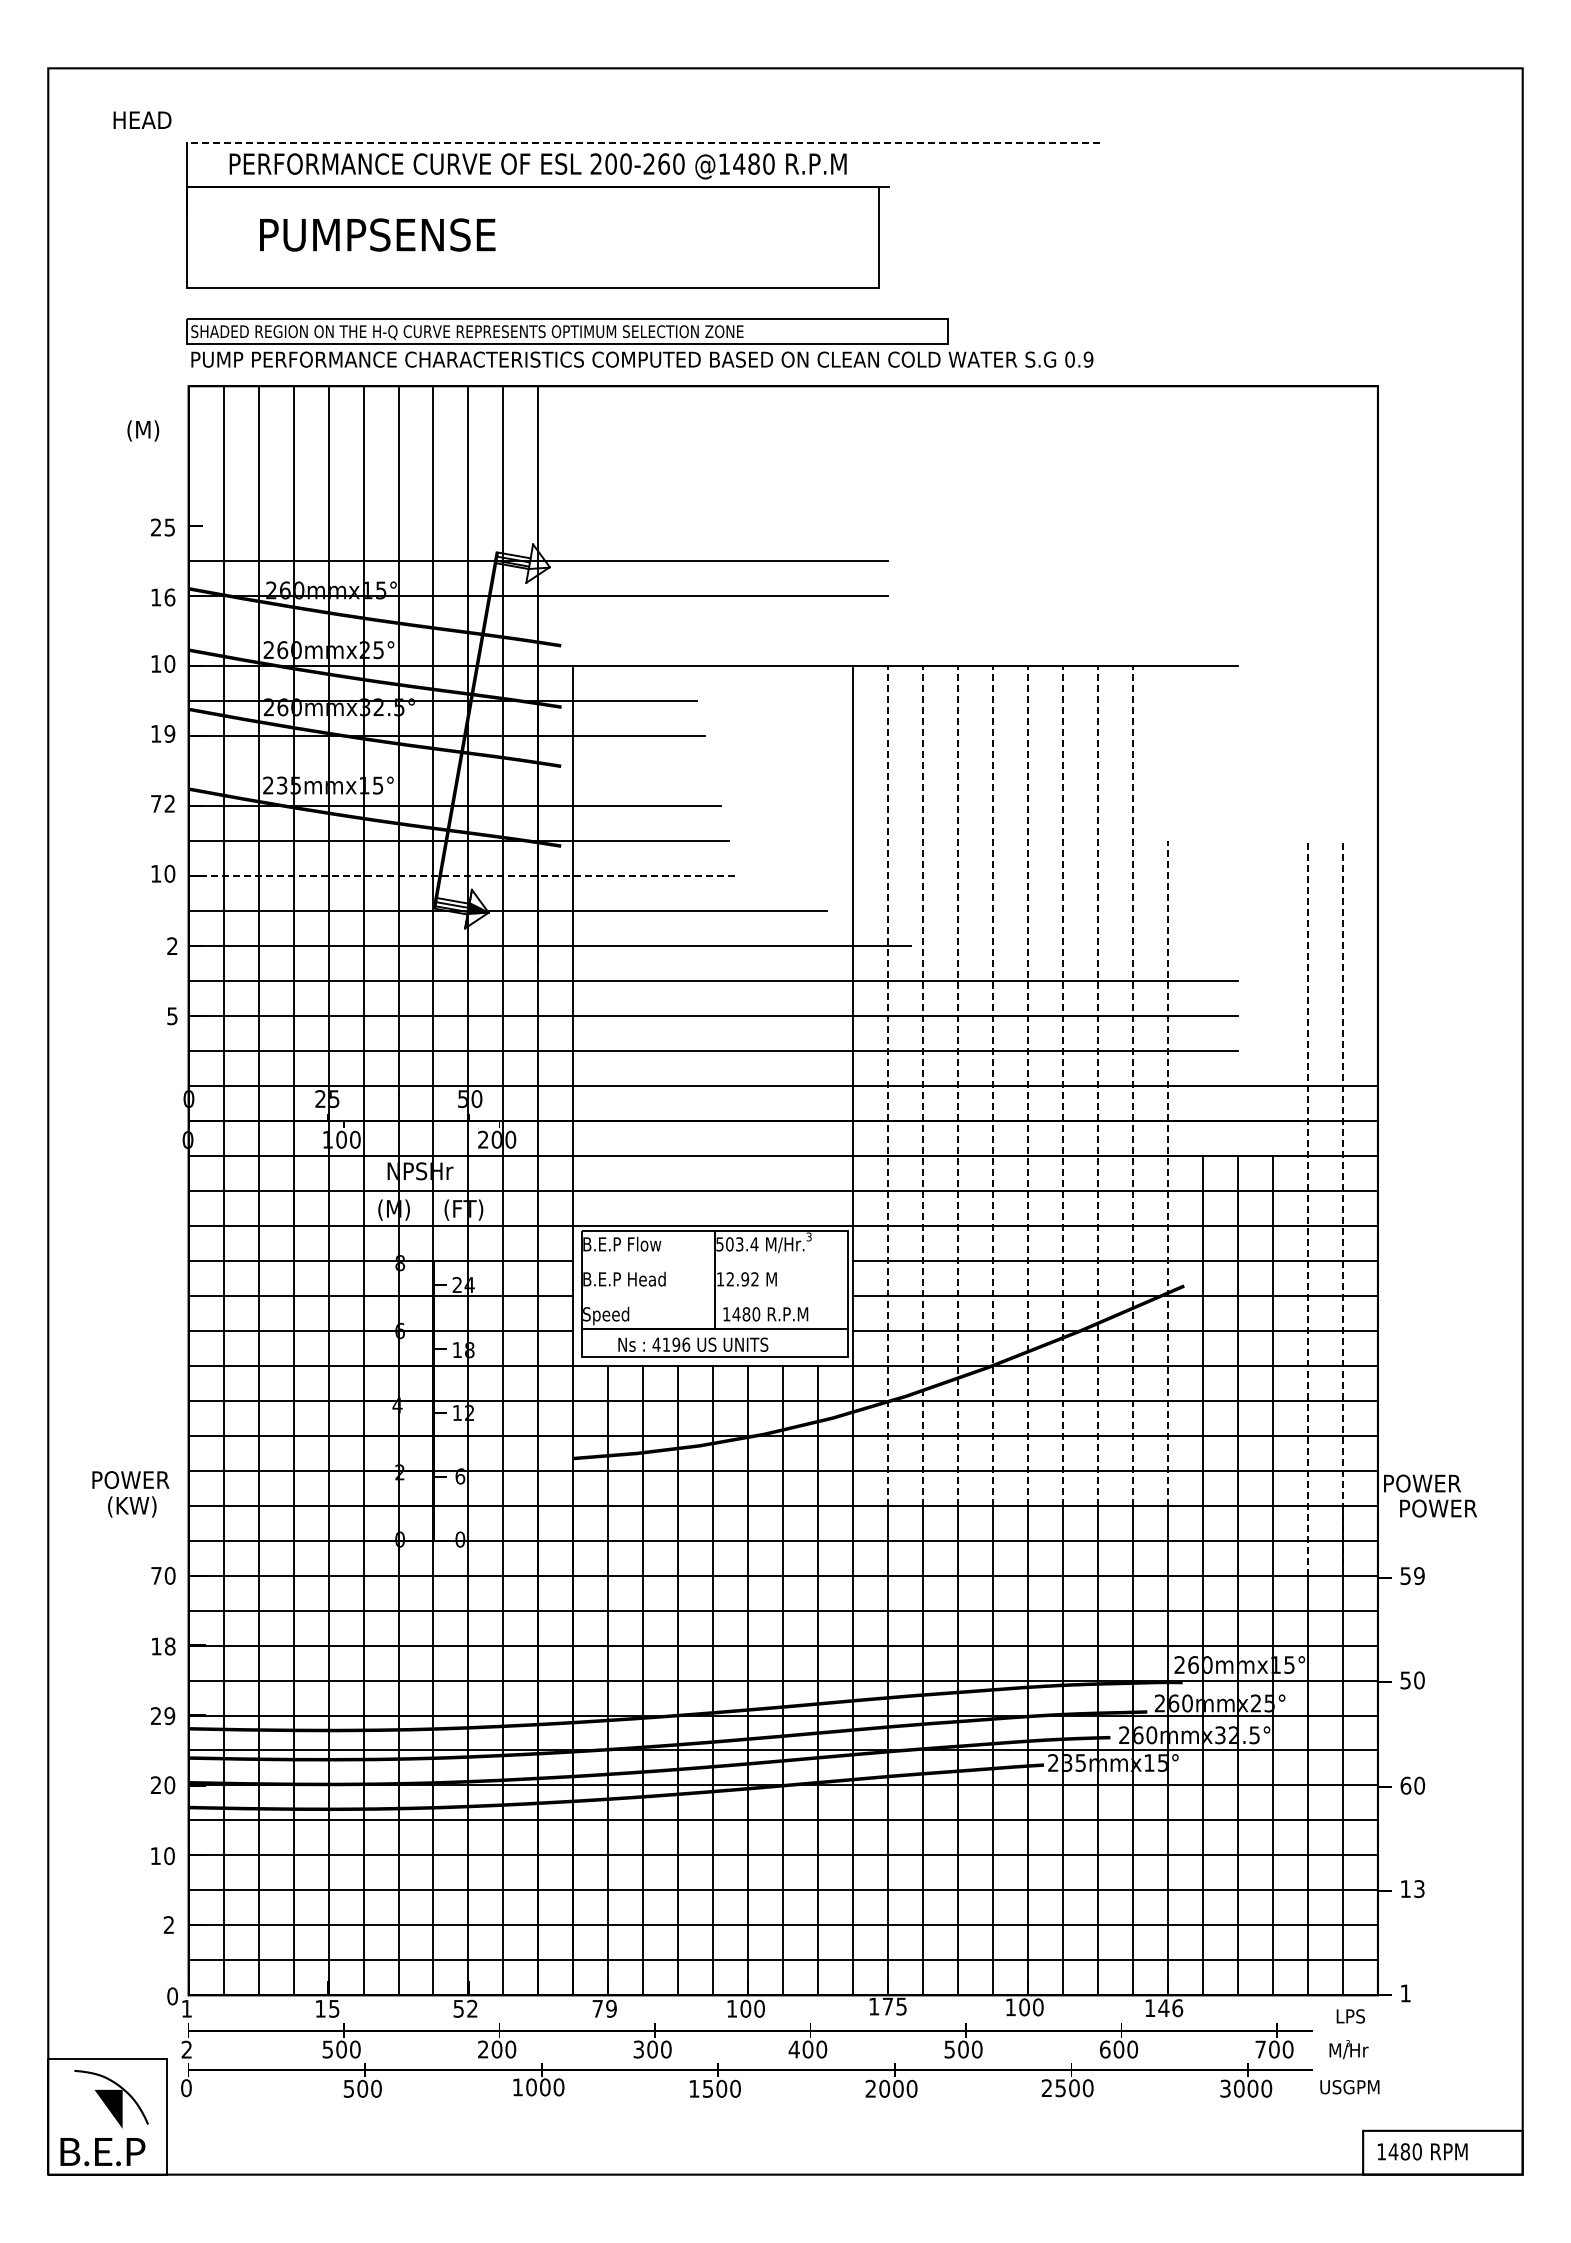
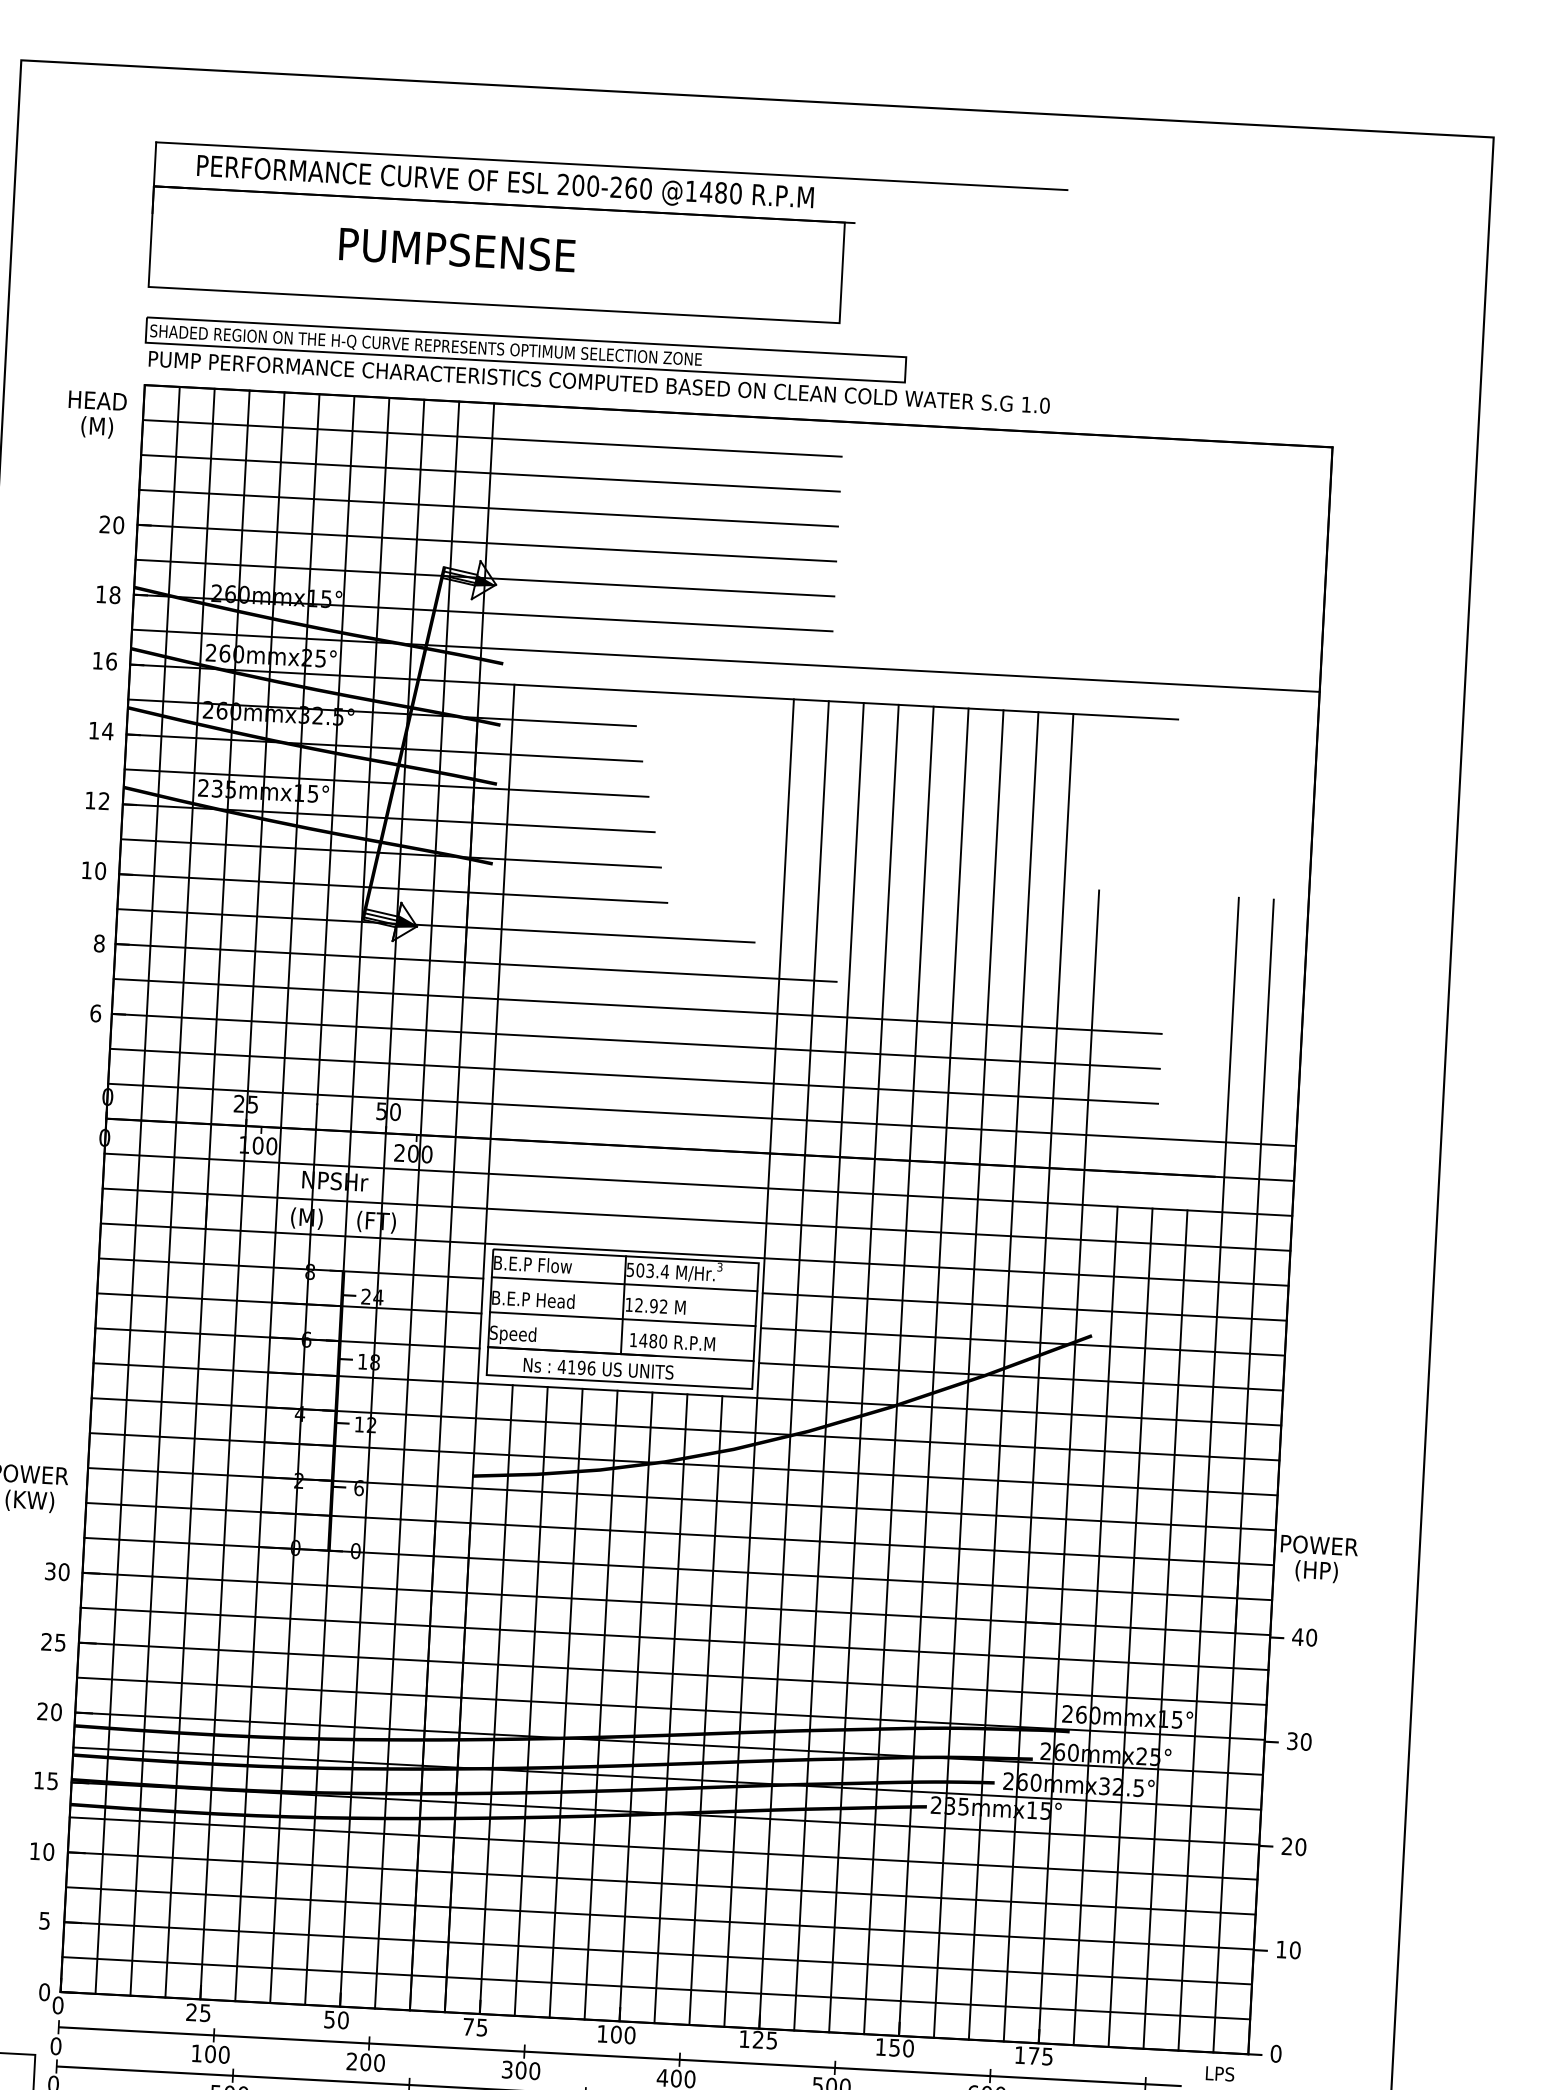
text: (142, 119) -> (97, 399), moved
line: (643, 143) -> (611, 166), dashed -> solid
text: (377, 234) -> (457, 249), moved
text: (1079, 359) -> (1035, 405), 0.9 -> 1.0
line: (538, 421) -> (492, 438), added
line: (538, 456) -> (490, 473), added
line: (538, 491) -> (488, 508), added
line: (538, 526) -> (486, 543), added
text: (169, 527) -> (118, 525), 25 -> 20
fill: (538, 563) -> (484, 580), added
text: (169, 597) -> (114, 595), 16 -> 18
line: (782, 631) -> (725, 661), added
text: (169, 663) -> (111, 661), 10 -> 16
text: (169, 733) -> (107, 730), 19 -> 14
line: (450, 771) -> (386, 783), added
text: (156, 803) -> (90, 800), 72 -> 12
line: (463, 875) -> (393, 888), dashed -> solid
text: (172, 946) -> (99, 943), 2 -> 8
text: (172, 1016) -> (95, 1013), 5 -> 6
line: (888, 1085) -> (807, 1120), dashed -> solid
line: (923, 1085) -> (842, 1121), dashed -> solid
line: (958, 1085) -> (877, 1123), dashed -> solid
line: (993, 1085) -> (912, 1125), dashed -> solid
line: (1028, 1085) -> (946, 1127), dashed -> solid
line: (1063, 1085) -> (981, 1129), dashed -> solid
line: (1098, 1085) -> (1016, 1131), dashed -> solid
line: (1133, 1085) -> (1051, 1132), dashed -> solid
line: (1168, 1172) -> (1082, 1221), dashed -> solid
line: (1308, 1207) -> (1220, 1263), dashed -> solid
line: (1342, 1207) -> (1254, 1265), dashed -> solid
line: (714, 1259) -> (624, 1284), added
line: (714, 1293) -> (622, 1318), added
text: (1437, 1509) -> (1333, 1572), POWER -> (HP)
text: (156, 1575) -> (50, 1571), 70 -> 30
text: (1412, 1576) -> (1304, 1637), 59 -> 40
text: (163, 1646) -> (53, 1642), 18 -> 25
text: (1405, 1679) -> (1292, 1740), 50 -> 30
text: (169, 1716) -> (56, 1712), 29 -> 20
text: (162, 1785) -> (45, 1781), 20 -> 15
text: (1405, 1785) -> (1286, 1846), 60 -> 20
text: (1419, 1889) -> (1295, 1950), 13 -> 10
text: (168, 1925) -> (44, 1921), 2 -> 5
text: (1405, 1993) -> (1275, 2053), 1 -> 0
text: (887, 2006) -> (757, 2039), 175 -> 125
text: (1024, 2007) -> (894, 2047), 100 -> 150
text: (186, 2008) -> (57, 2005), 1 -> 0
text: (320, 2008) -> (191, 2012), 15 -> 25
text: (472, 2008) -> (343, 2020), 52 -> 50
text: (611, 2008) -> (482, 2027), 79 -> 75
text: (1170, 2008) -> (1040, 2056), 146 -> 175
text: (186, 2049) -> (55, 2046), 2 -> 0
text: (327, 2049) -> (196, 2053), 500 -> 100

